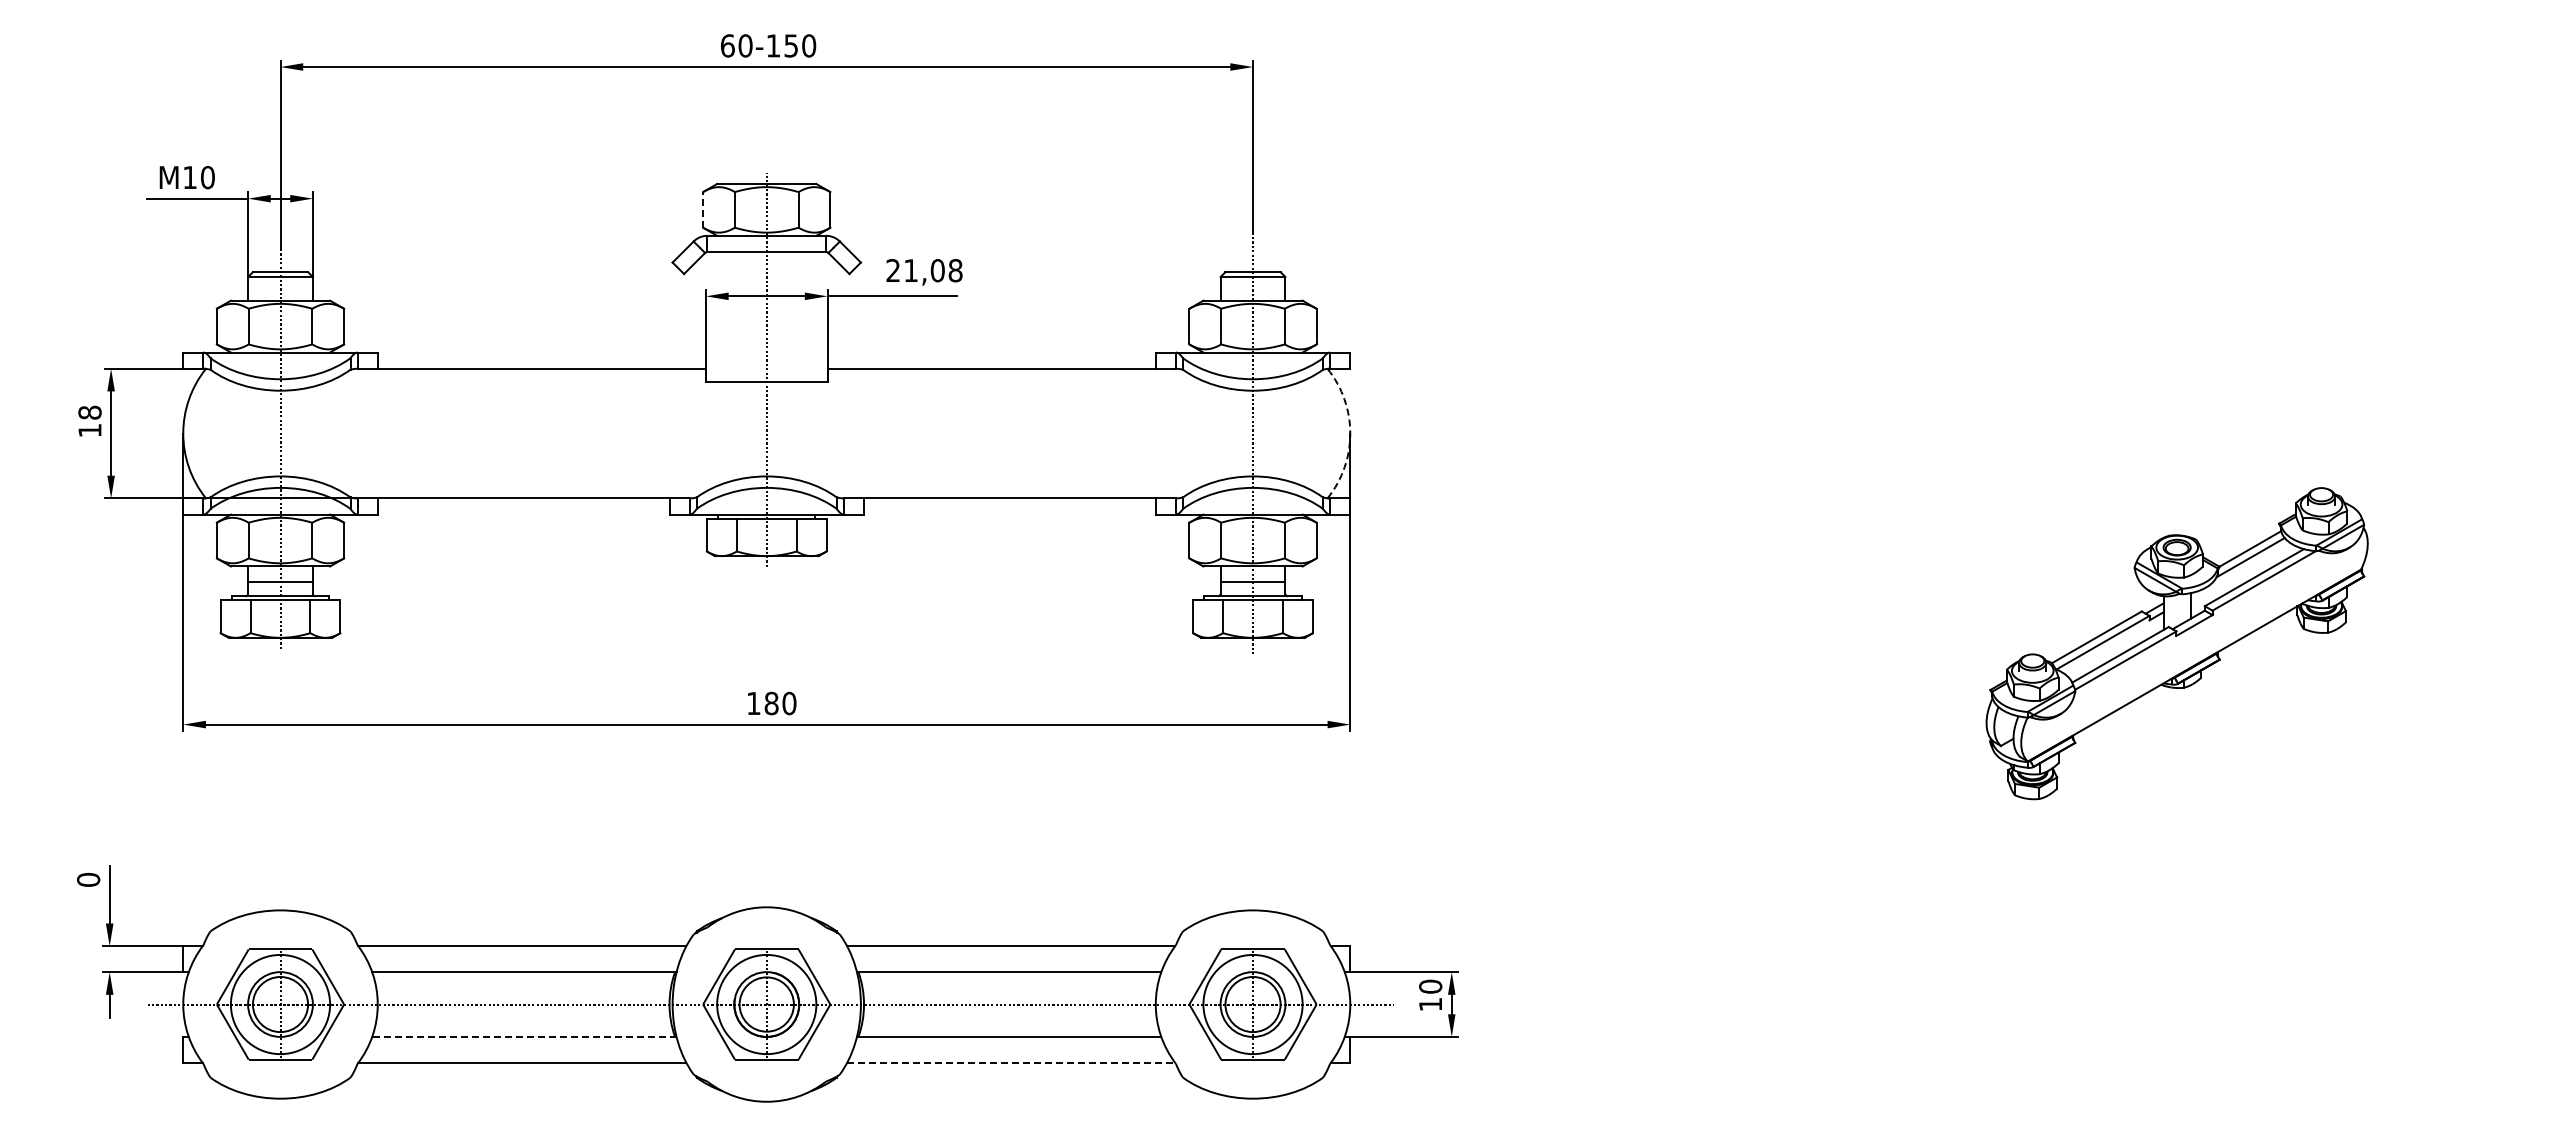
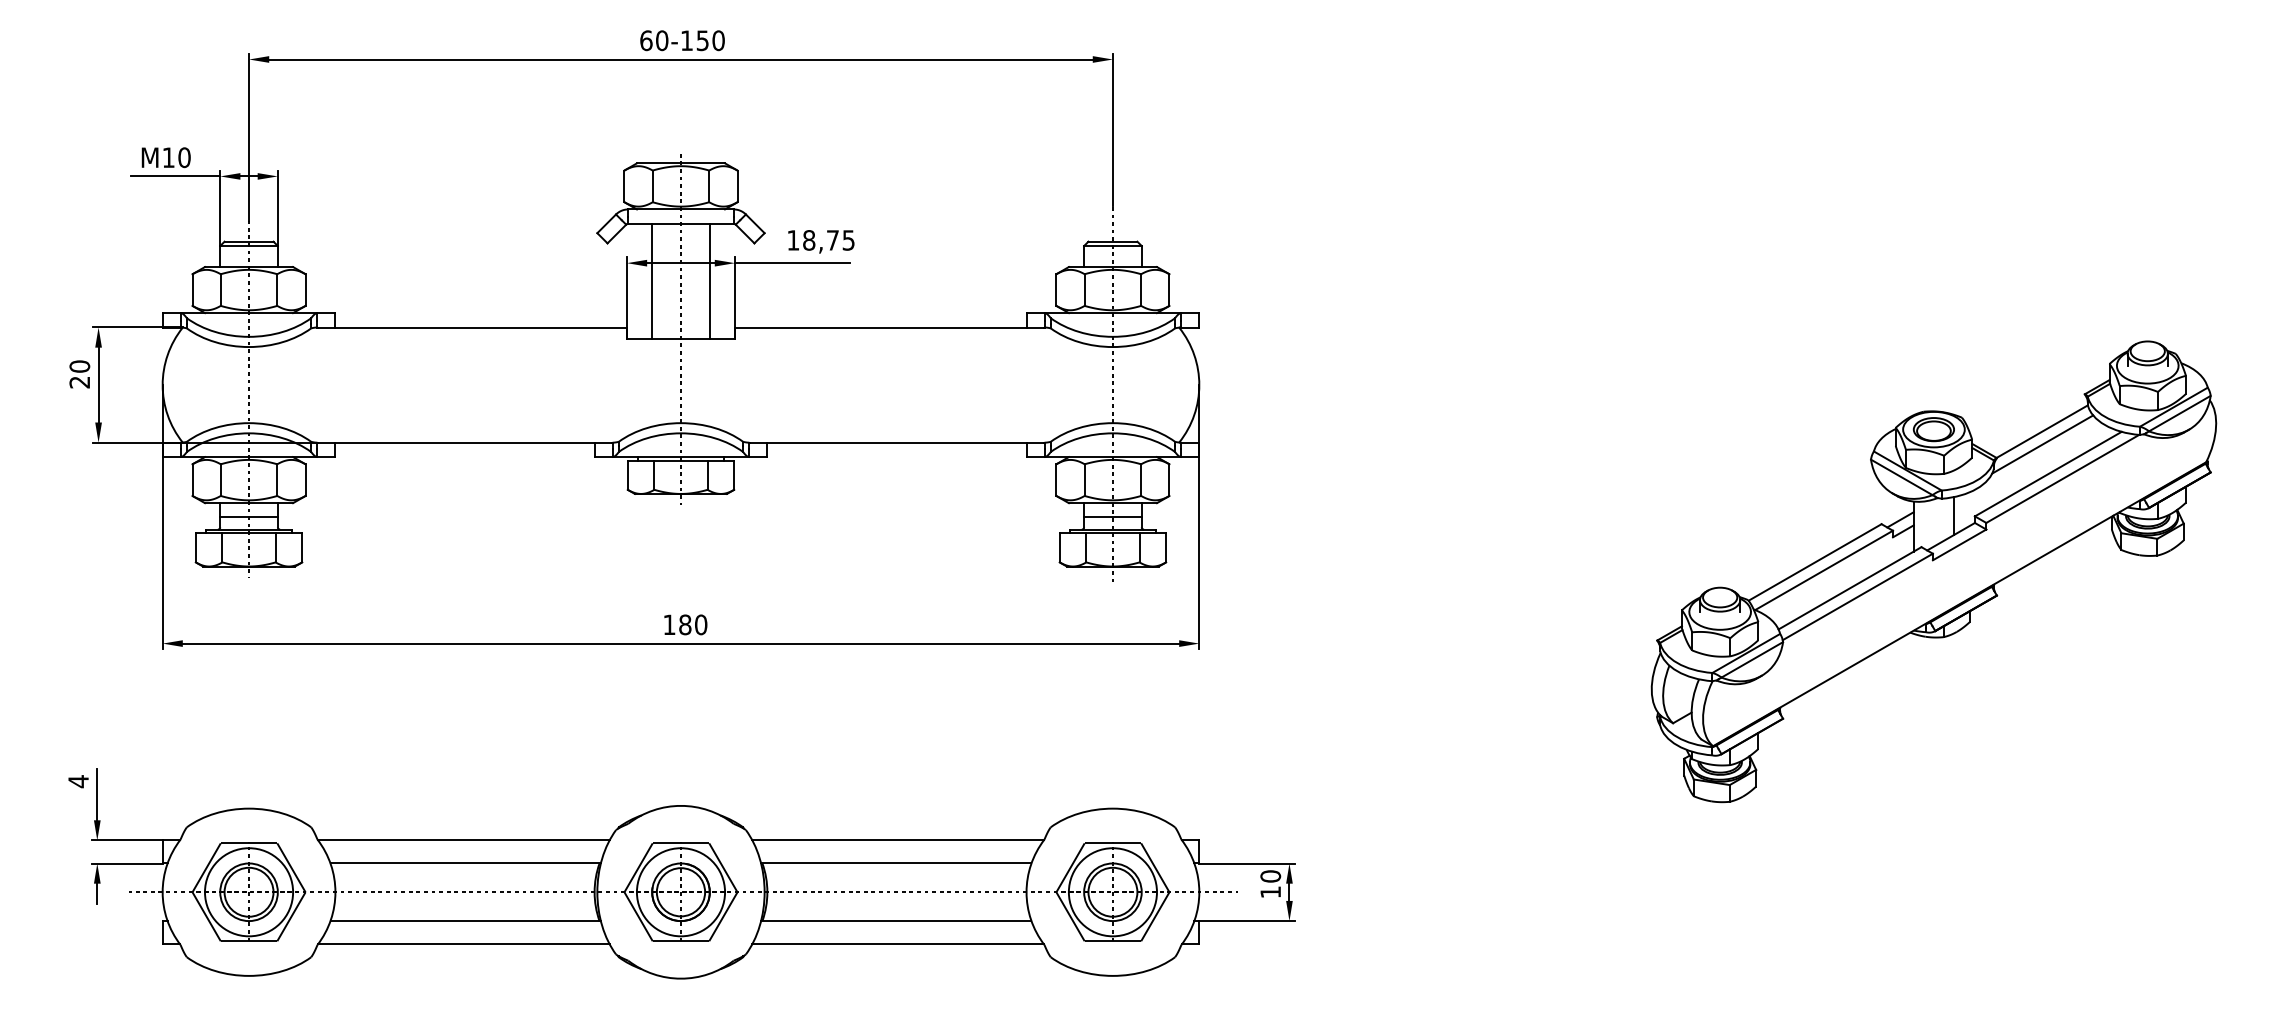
line: (703, 209) -> (624, 186), dashed -> solid
text: (924, 270) -> (821, 240), 21,08 -> 18,75
line: (734, 316) -> (652, 281), added
line: (799, 316) -> (710, 281), added
text: (89, 421) -> (79, 374), 18 -> 20
arc: (1350, 433) -> (1199, 385), dashed -> solid
part: (2176, 643) -> (1933, 571), size x1.67
text: (88, 879) -> (78, 781), 0 -> 4
line: (523, 1036) -> (464, 920), dashed -> solid
line: (1011, 1062) -> (898, 943), dashed -> solid

